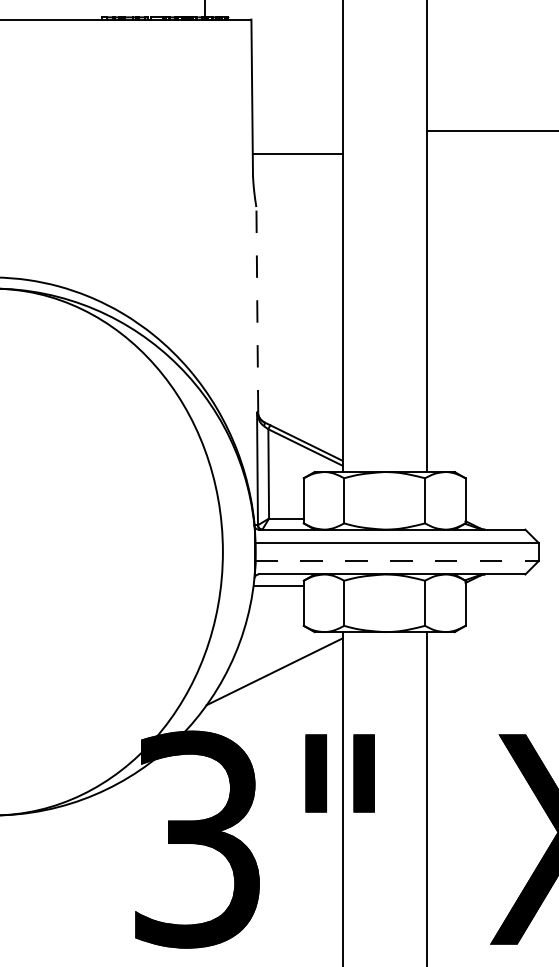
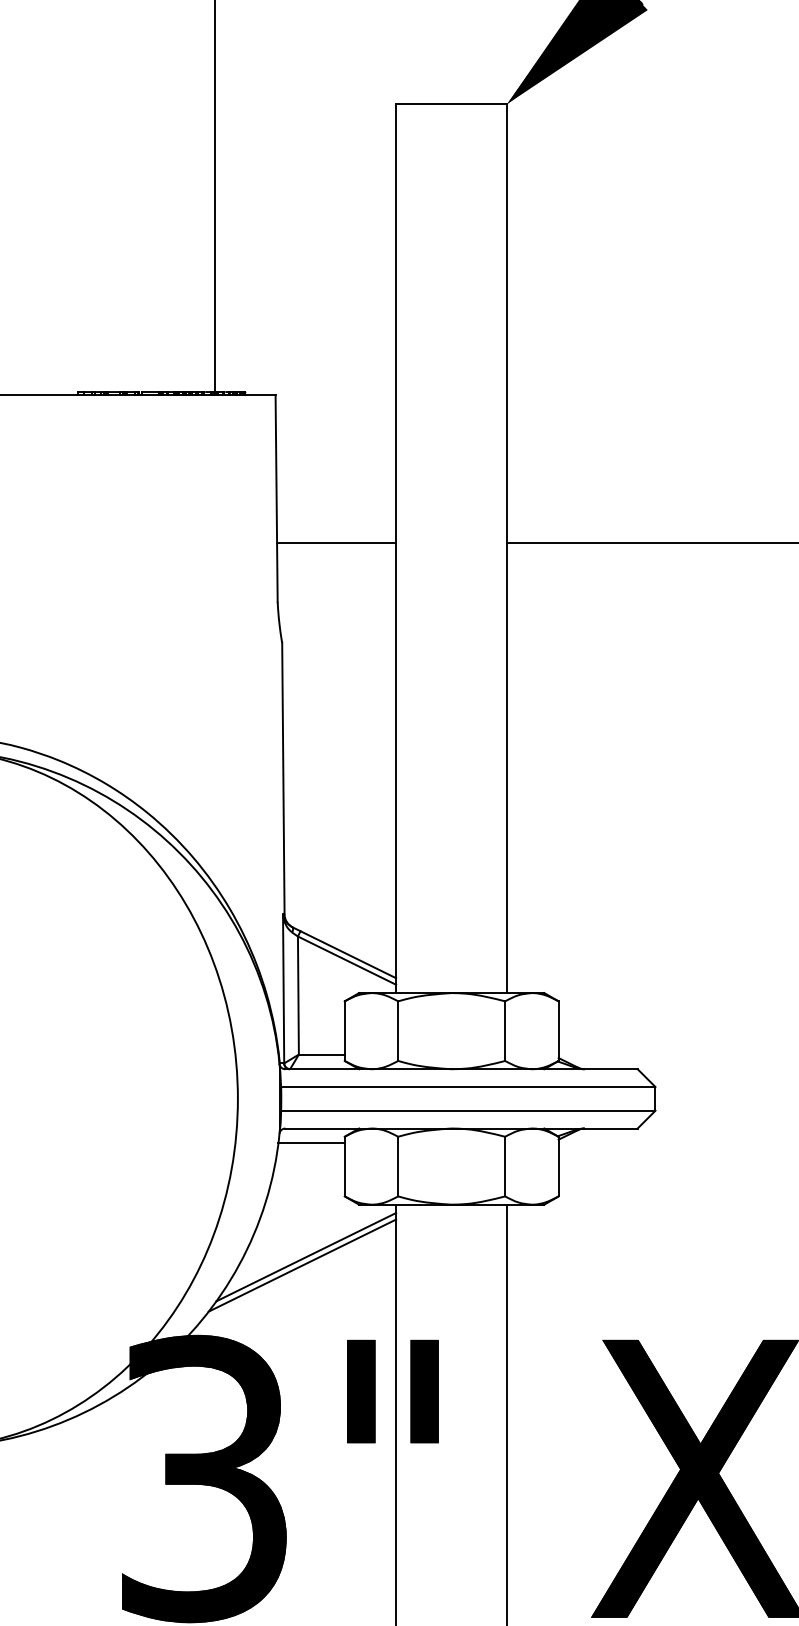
line: (297, 153) -> (336, 542), moved
line: (257, 309) -> (283, 778), dashed -> solid
line: (397, 560) -> (468, 1110), dashed -> solid
line: (271, 678) -> (302, 1265), added

